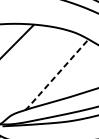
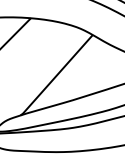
line: (56, 75) -> (56, 76), dashed -> solid

